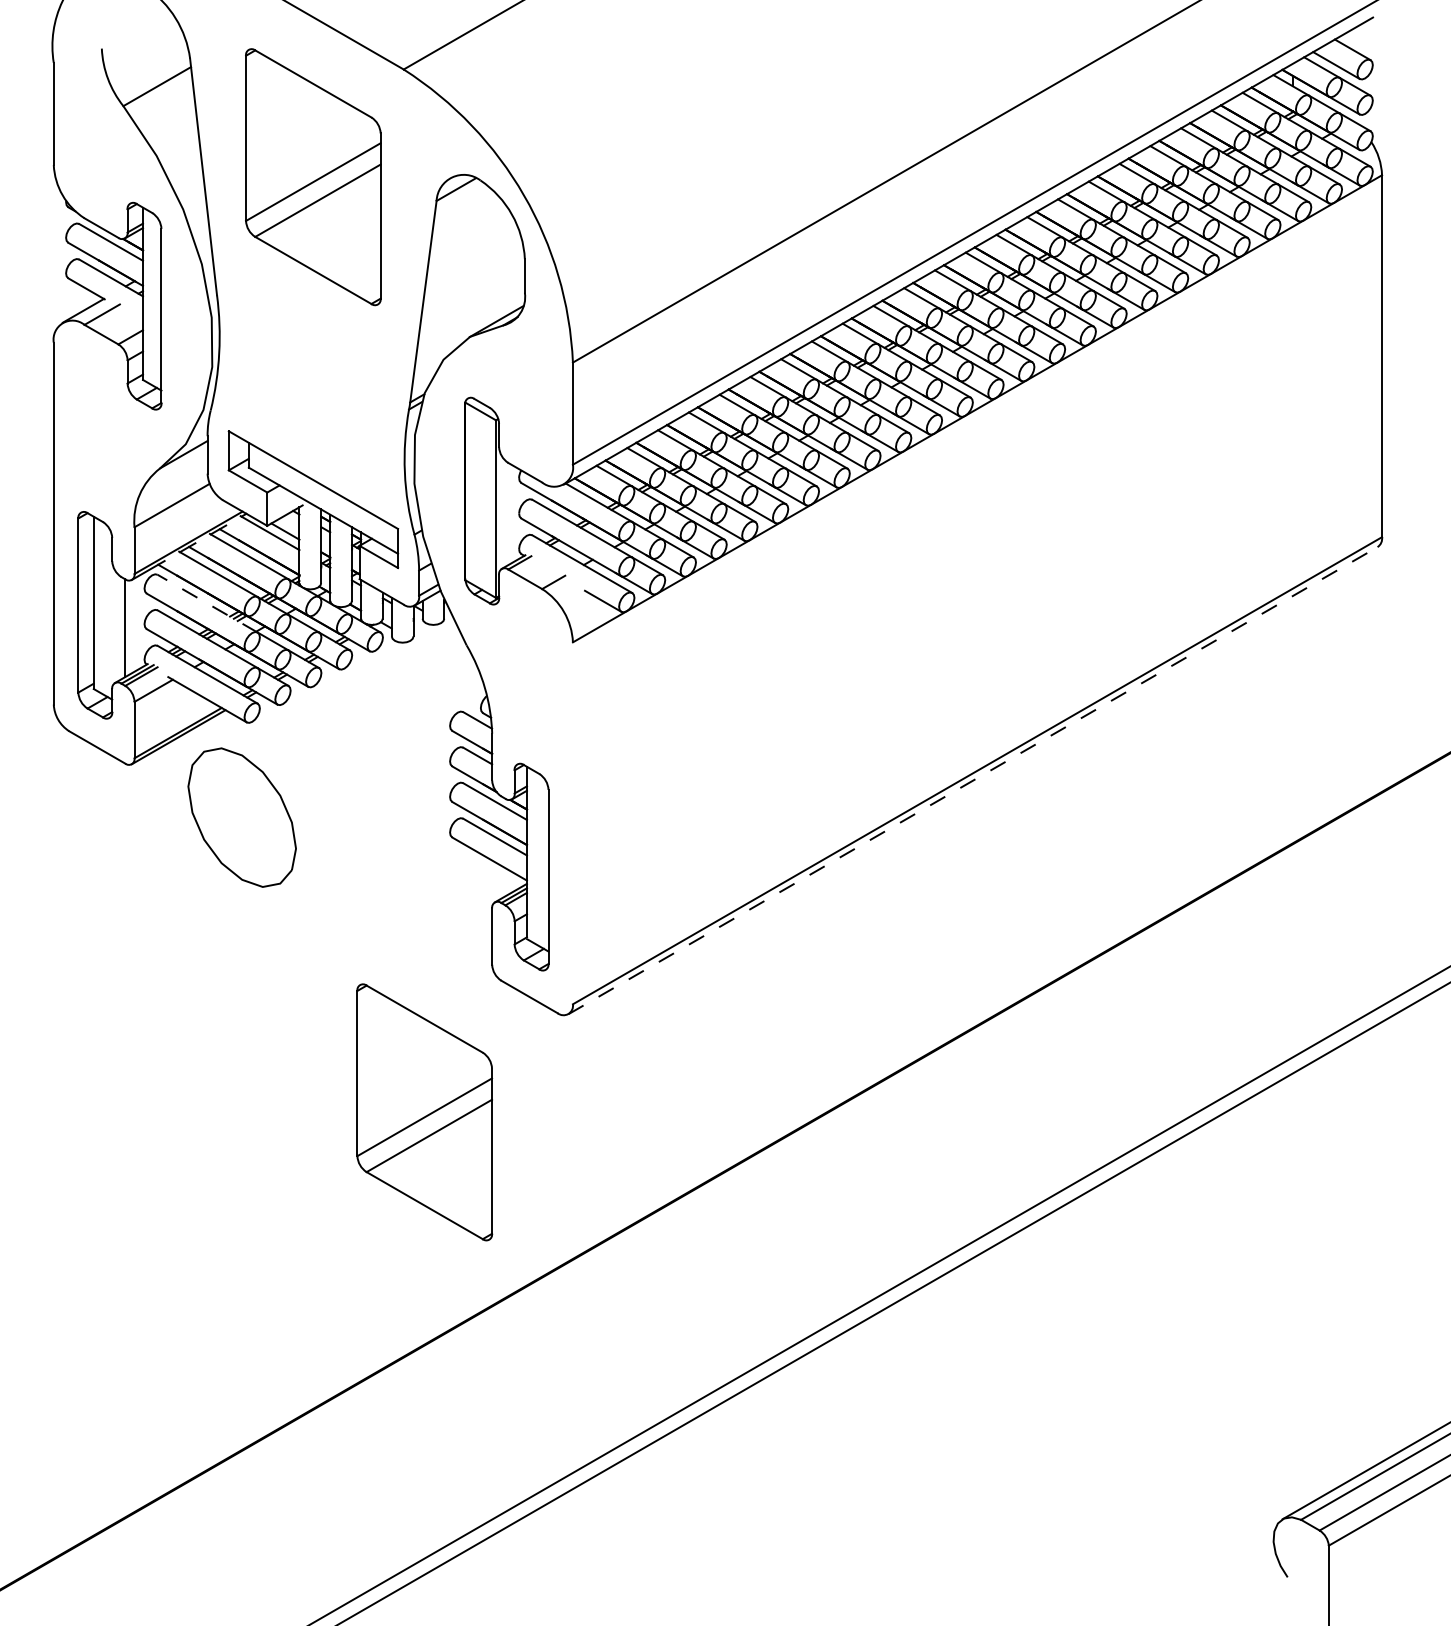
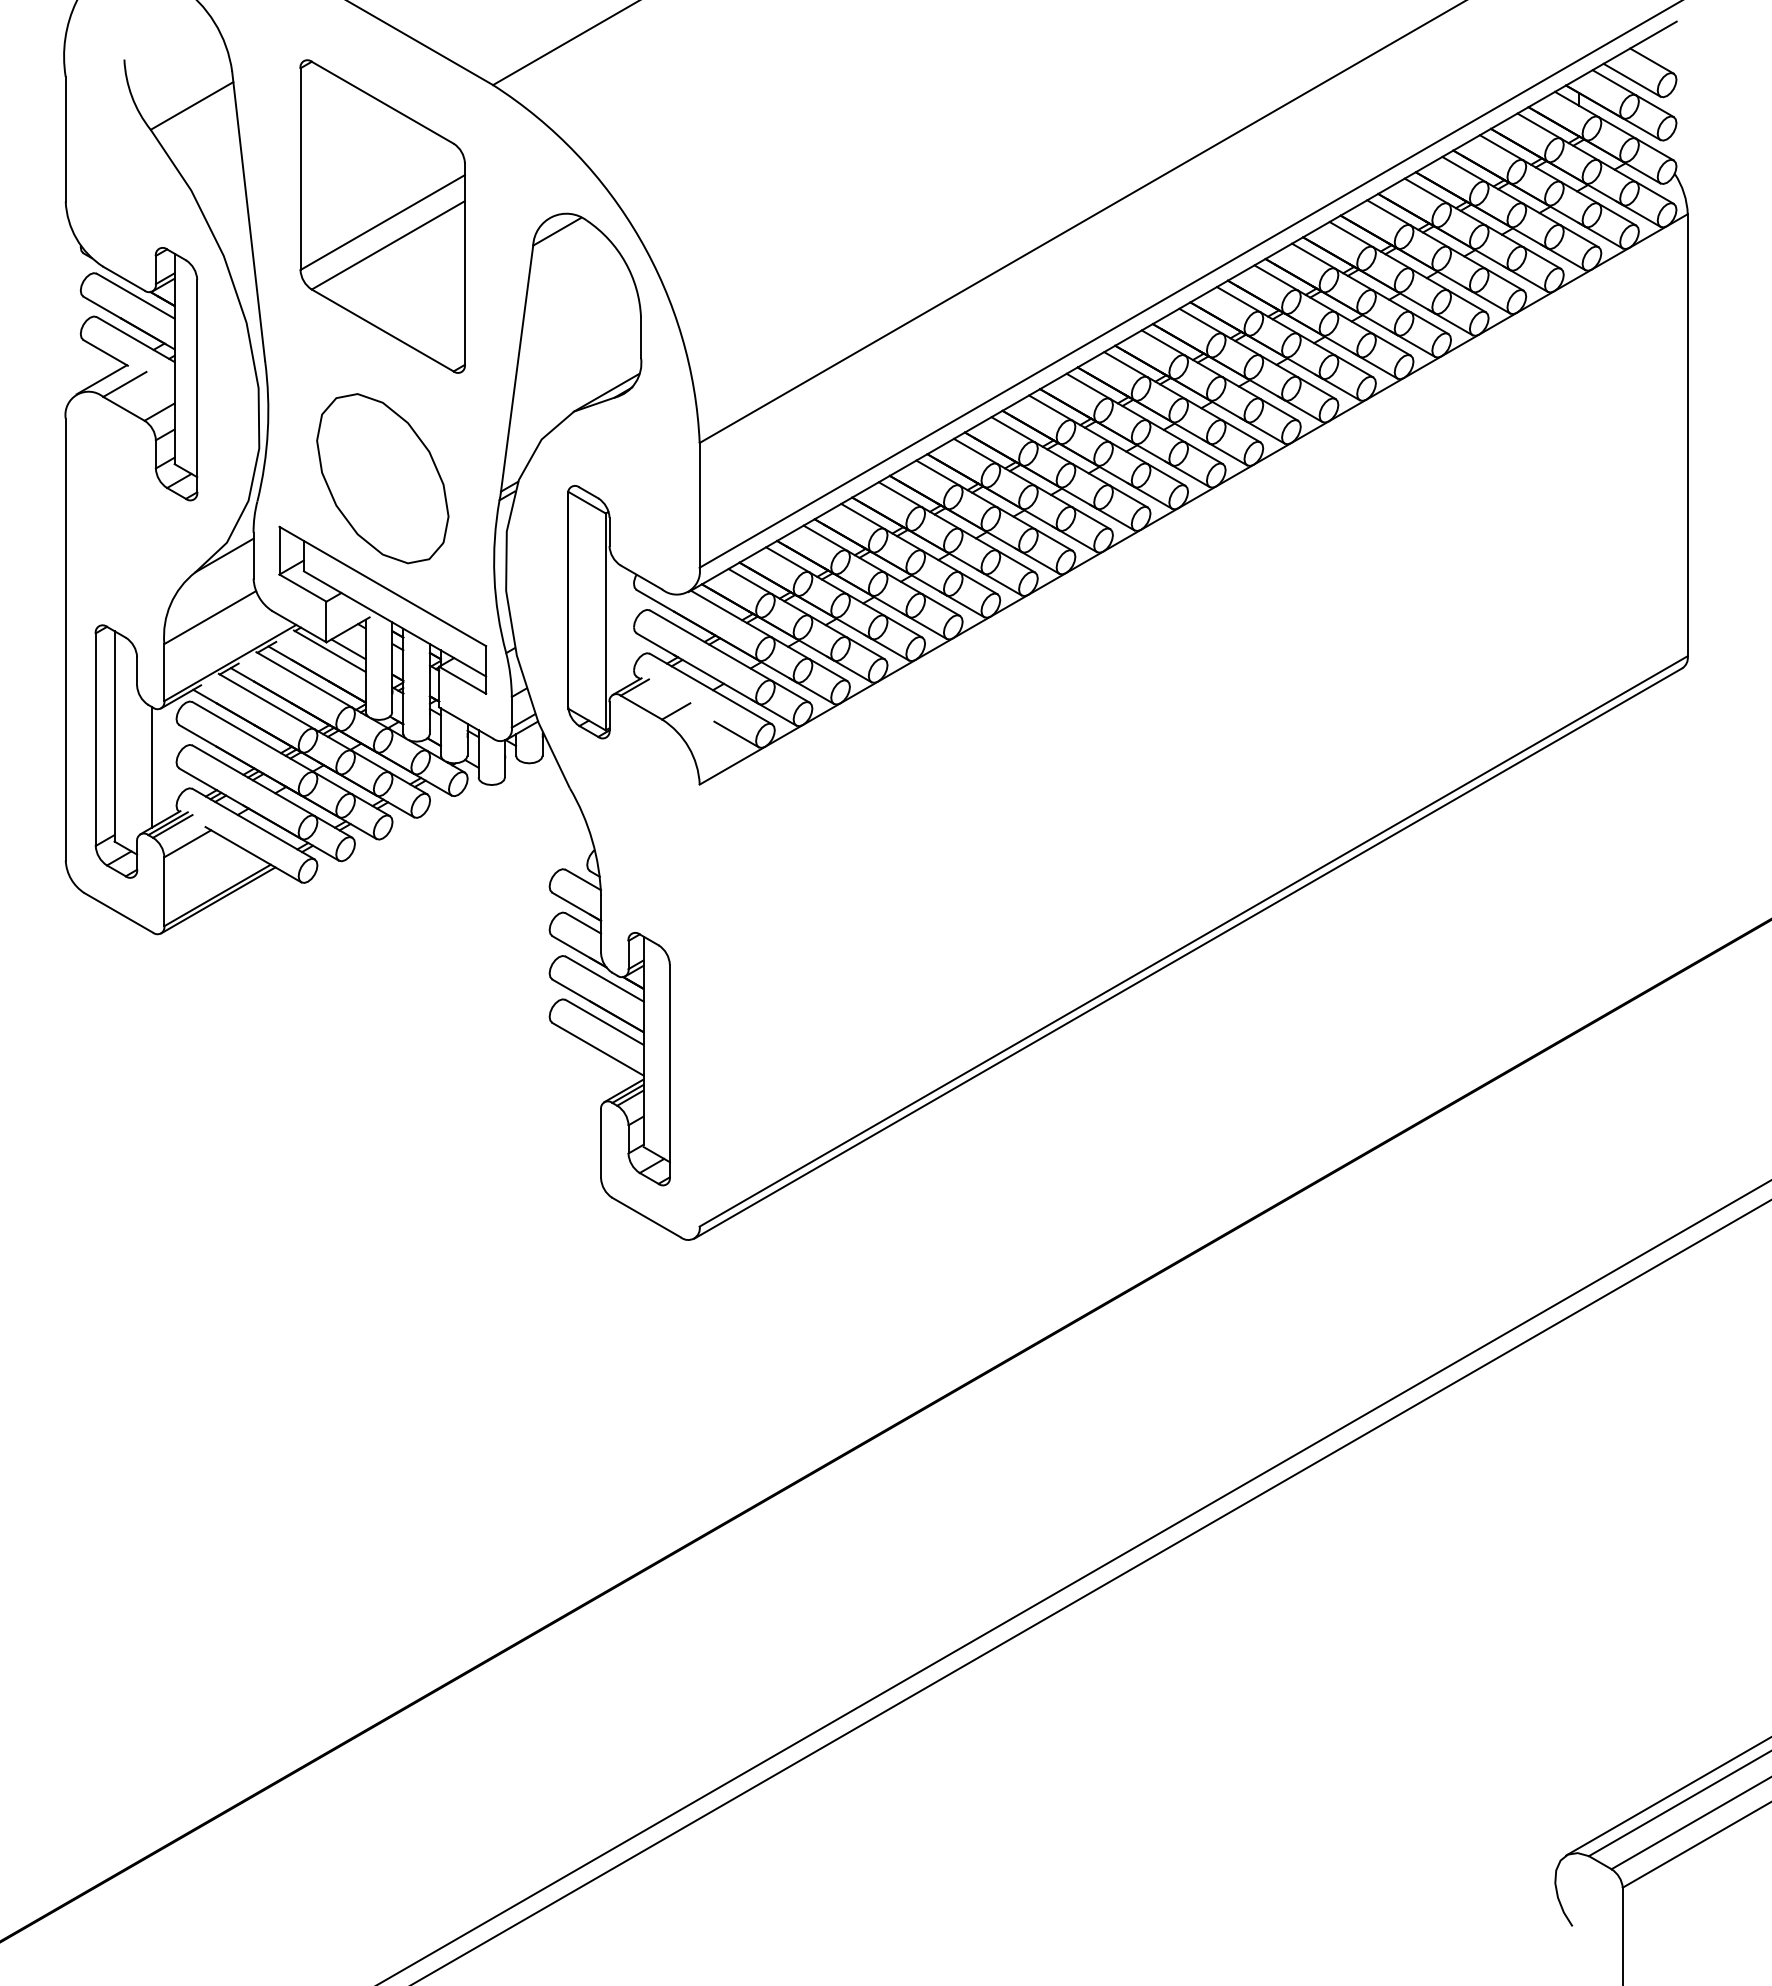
line: (207, 603) -> (253, 737), dashed -> solid
line: (973, 780) -> (1188, 953), dashed -> solid
part: (241, 817) -> (382, 478), moved
part: (424, 1112) -> (518, 1358), removed

